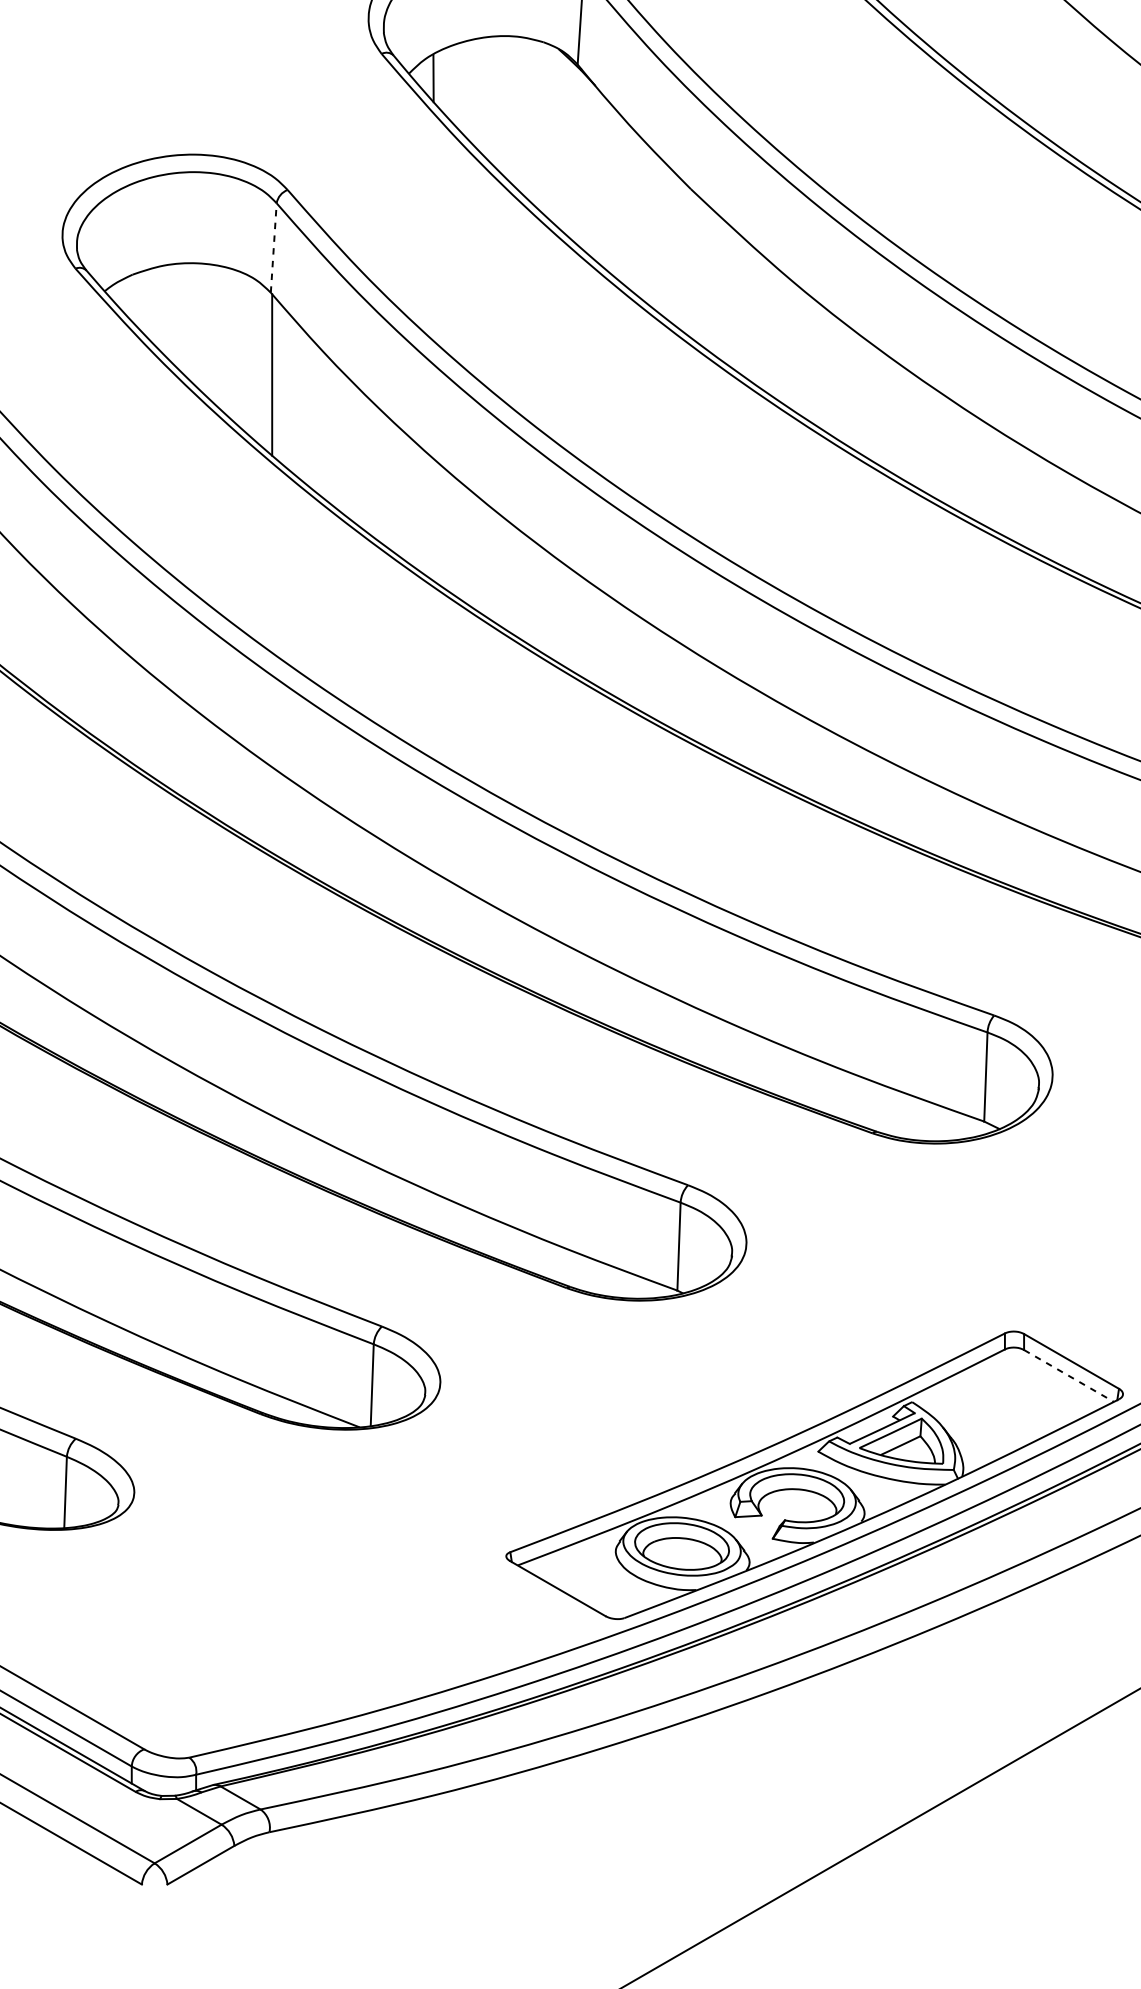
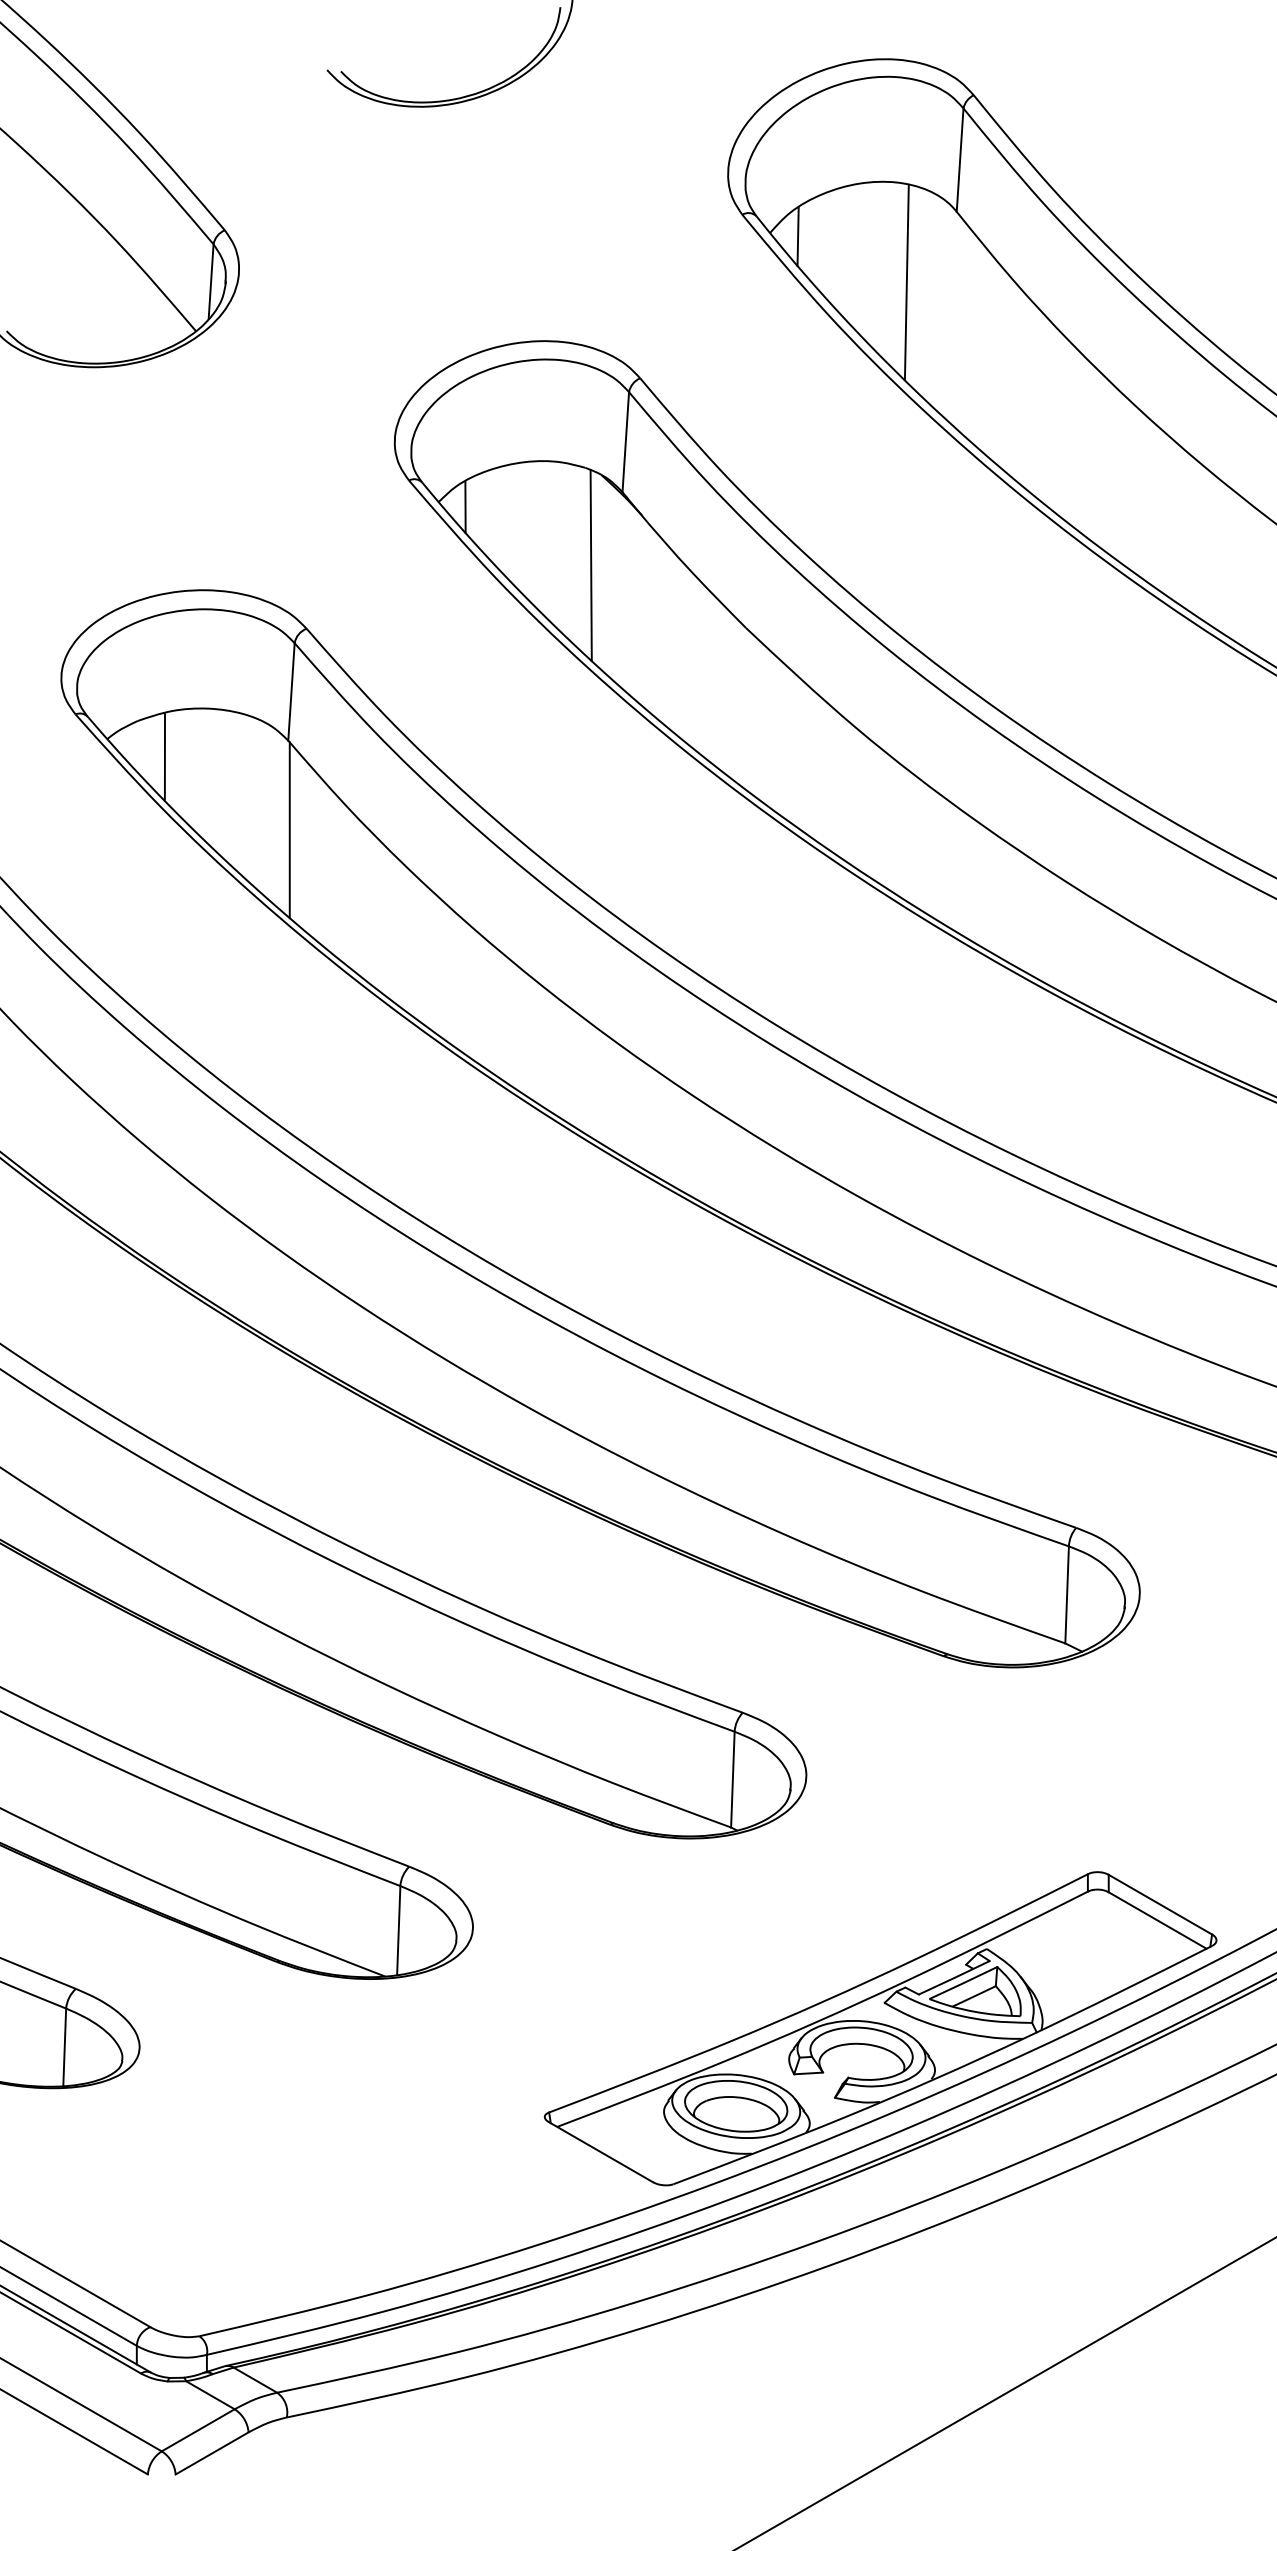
line: (548, 131) -> (590, 565), added
line: (273, 247) -> (291, 691), dashed -> solid
line: (157, 308) -> (164, 757), added
line: (1069, 1375) -> (1158, 1920), dashed -> solid

